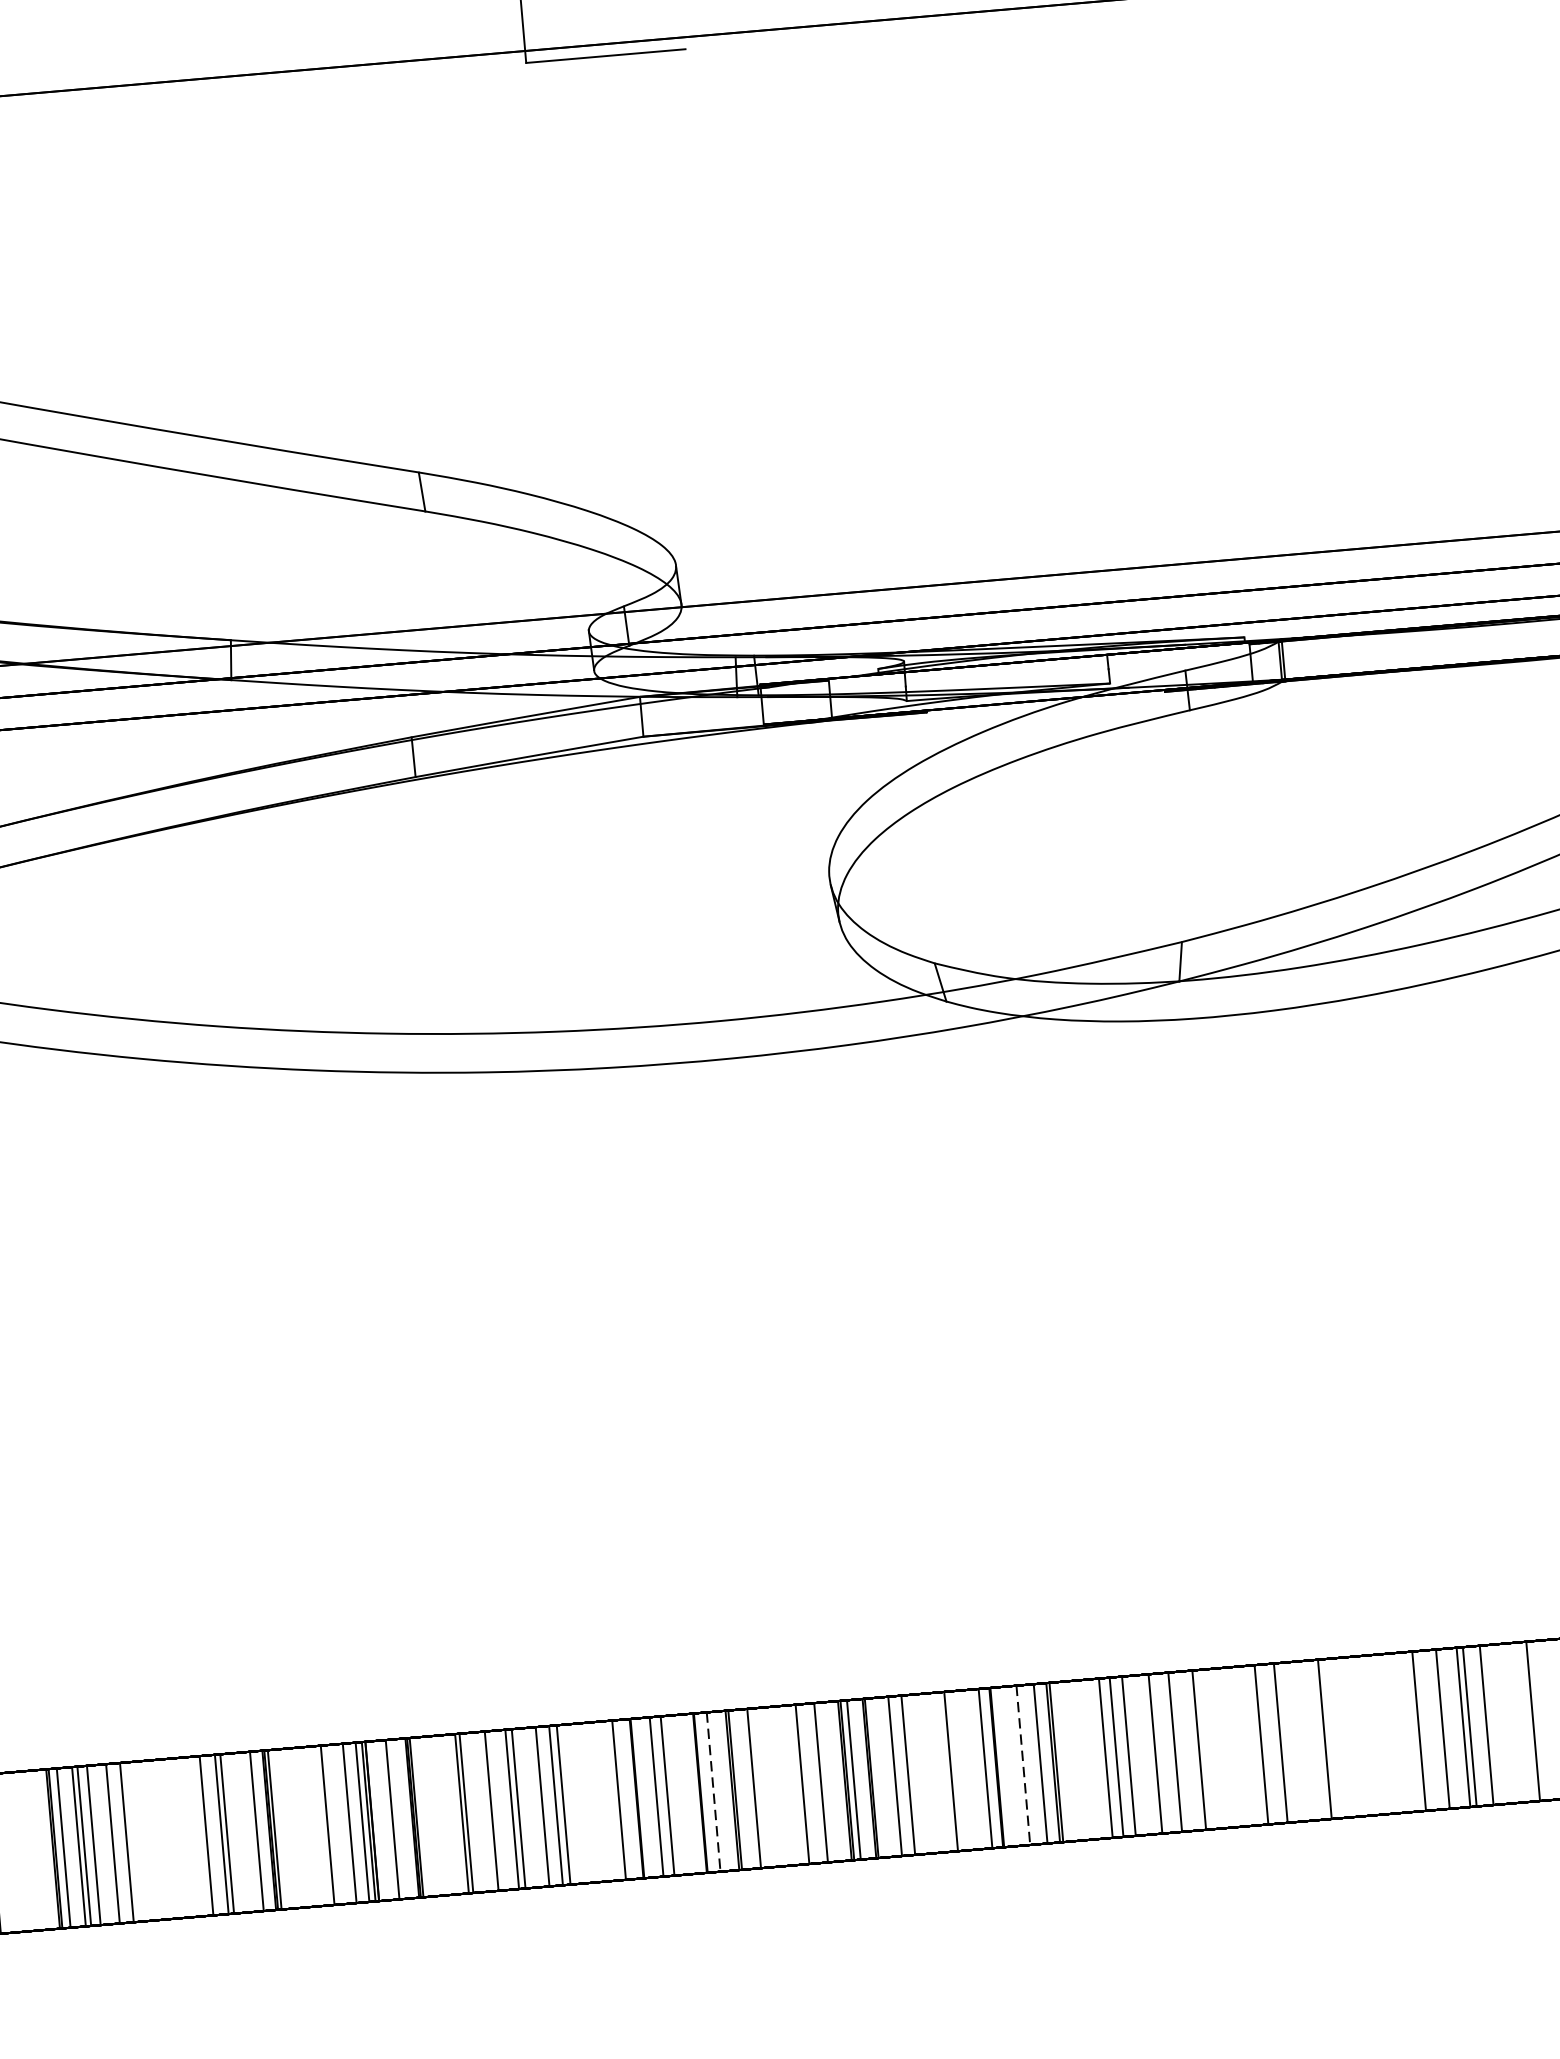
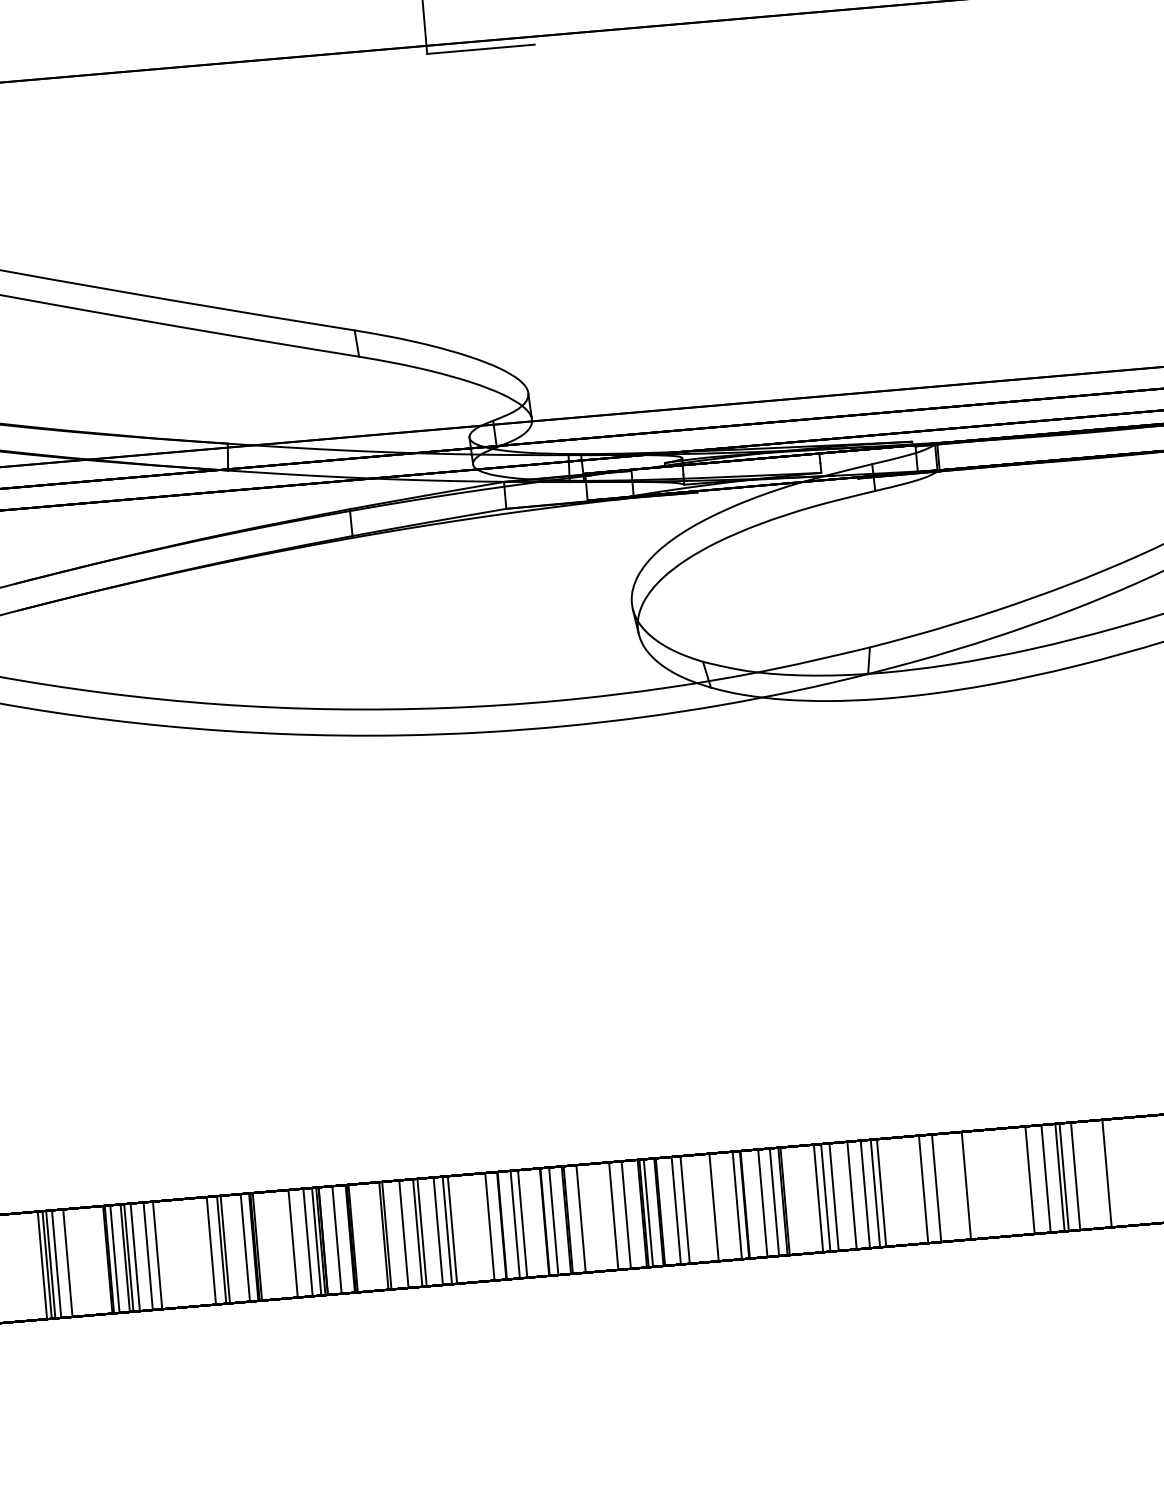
line: (1190, 1750) -> (875, 1193), added
line: (1022, 1765) -> (762, 1203), dashed -> solid
line: (713, 1792) -> (553, 1221), dashed -> solid

